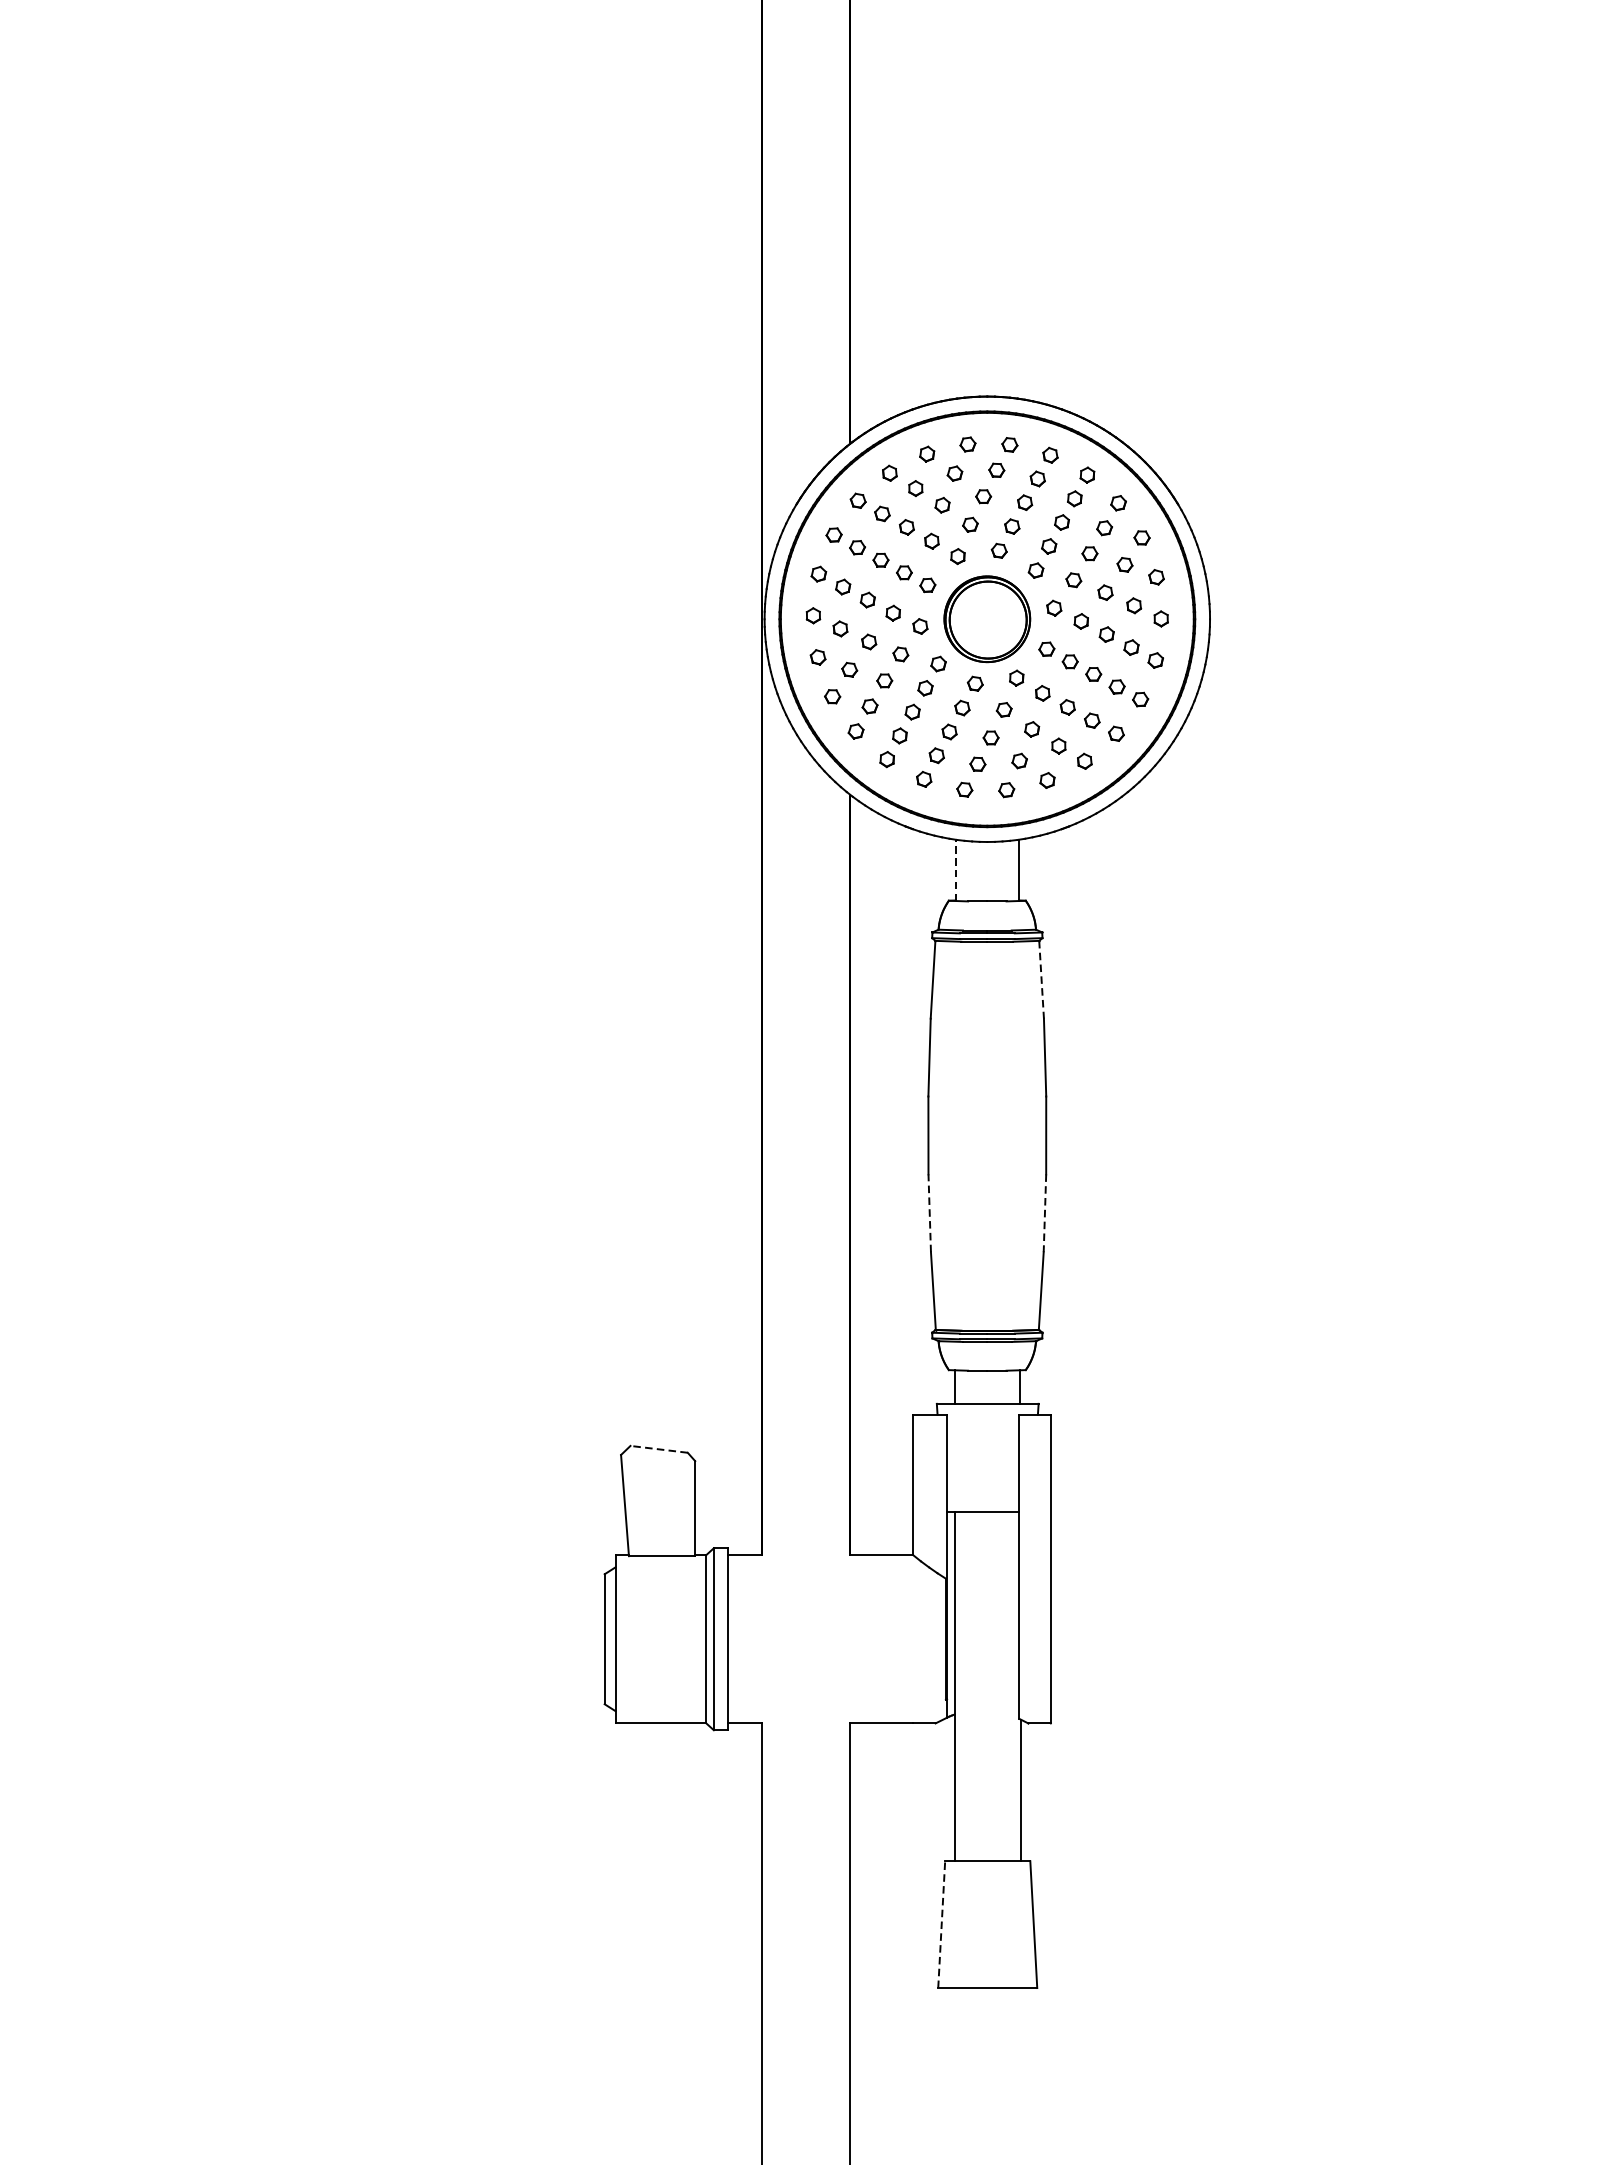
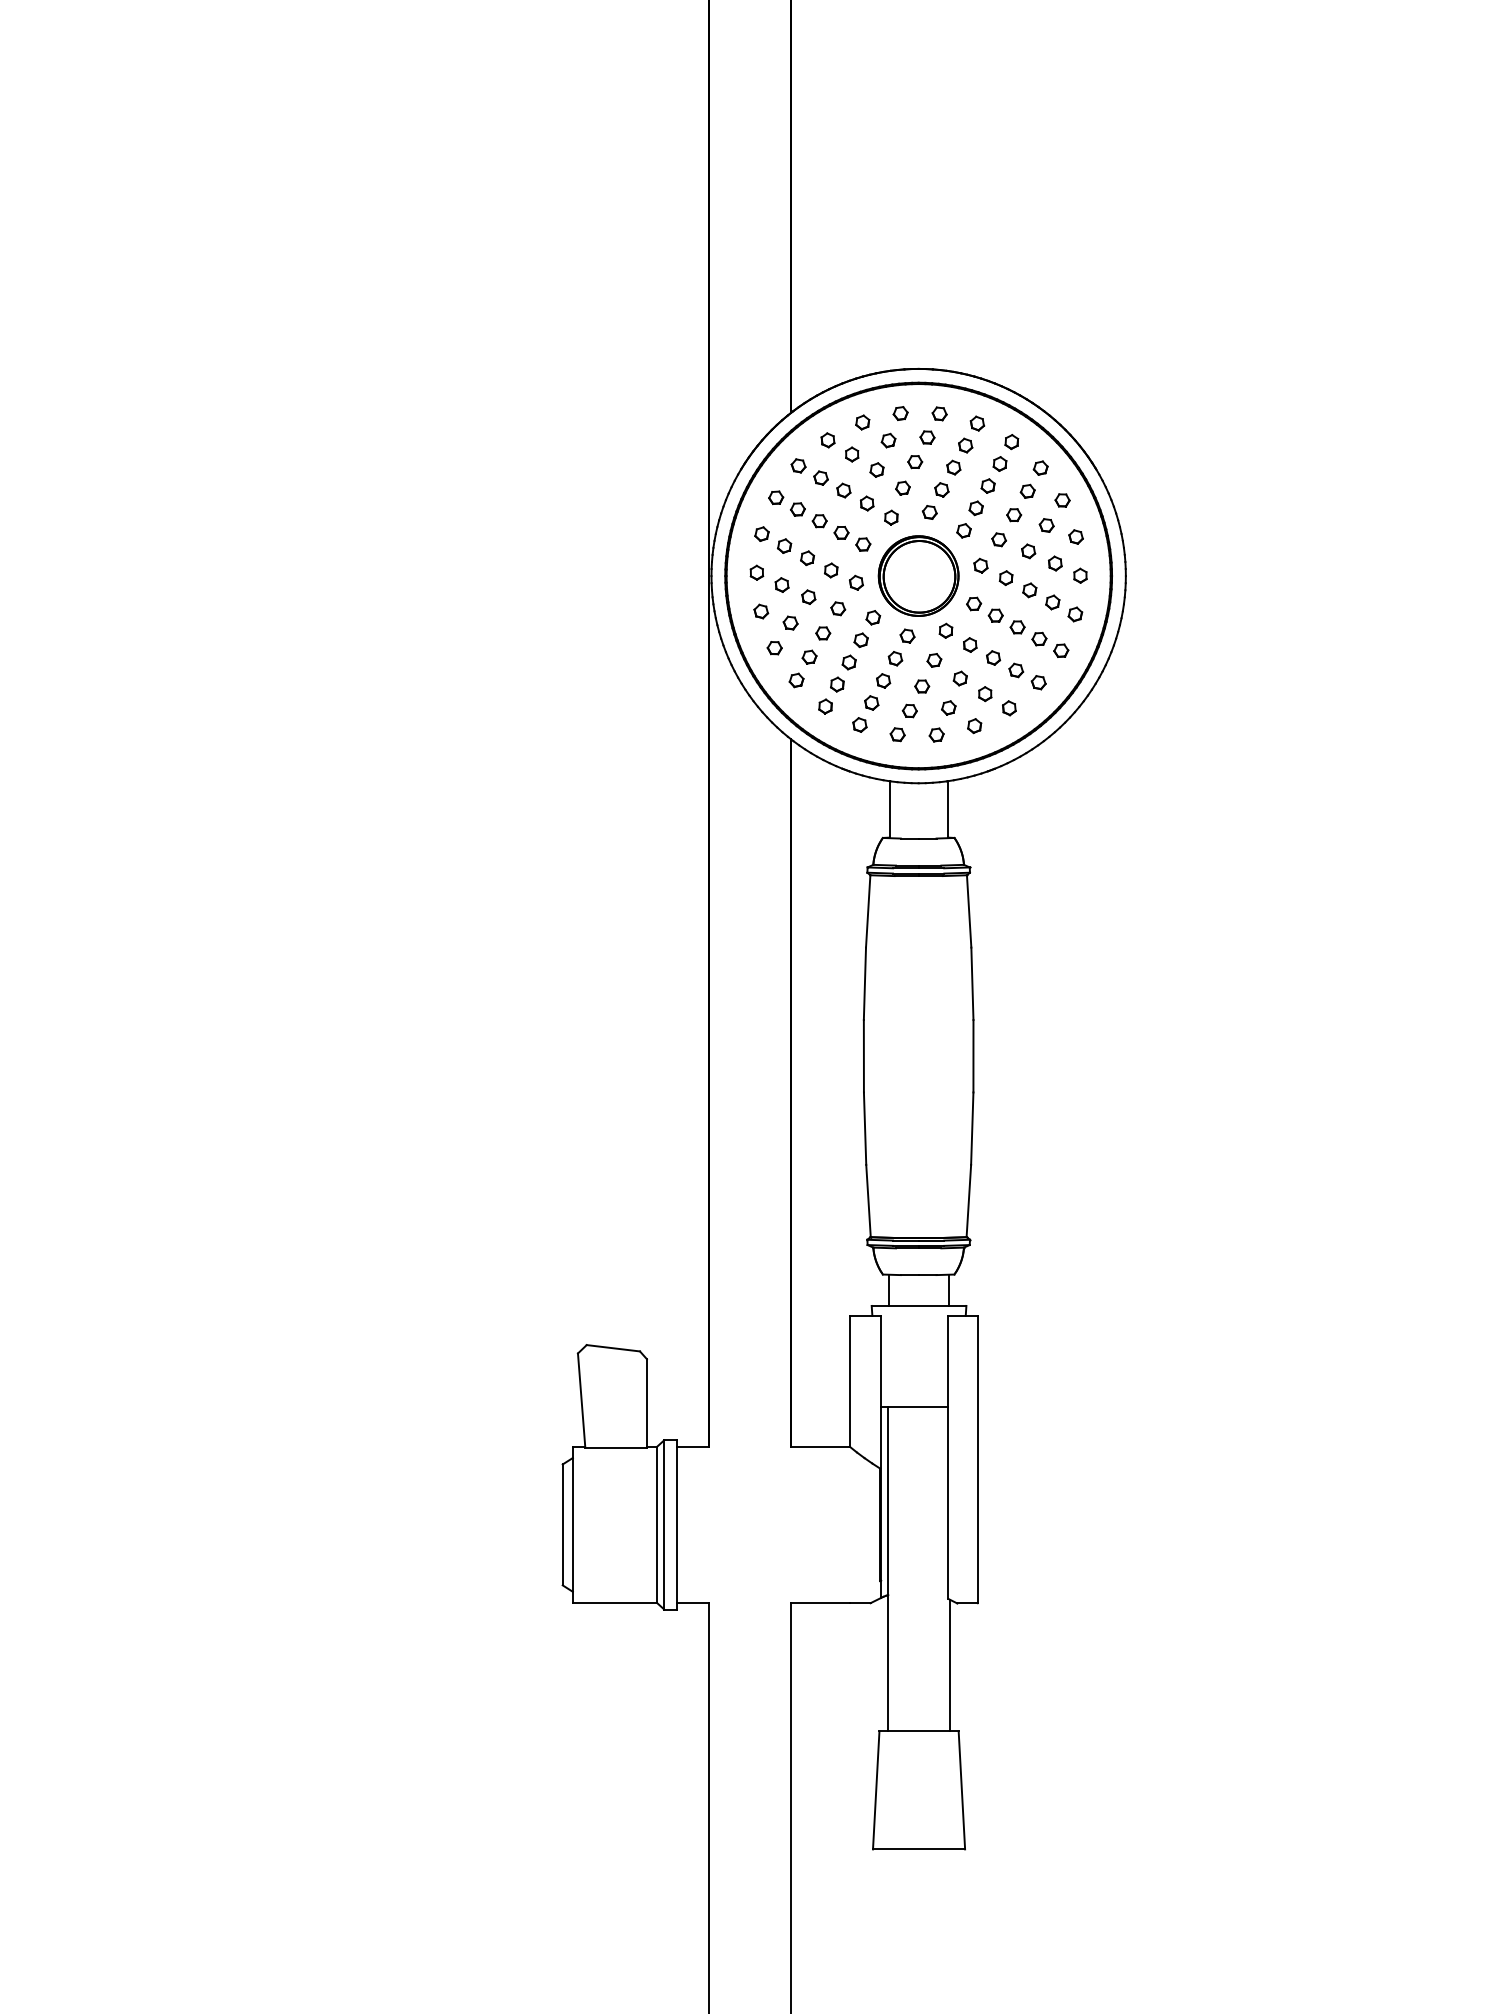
line: (955, 870) -> (889, 809), dashed -> solid
line: (1041, 979) -> (969, 911), dashed -> solid
line: (930, 1213) -> (865, 1128), dashed -> solid
line: (1045, 1214) -> (972, 1129), dashed -> solid
line: (659, 1449) -> (613, 1348), dashed -> solid
line: (941, 1923) -> (876, 1789), dashed -> solid

